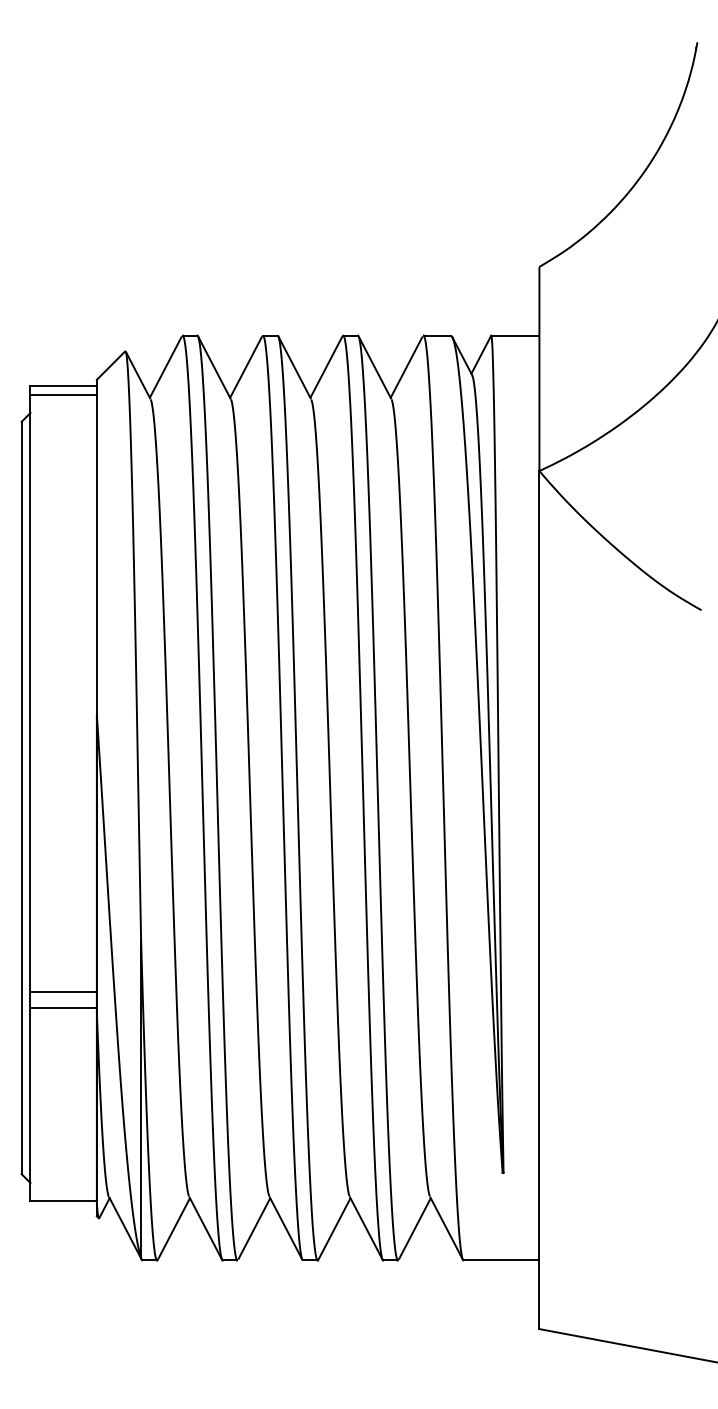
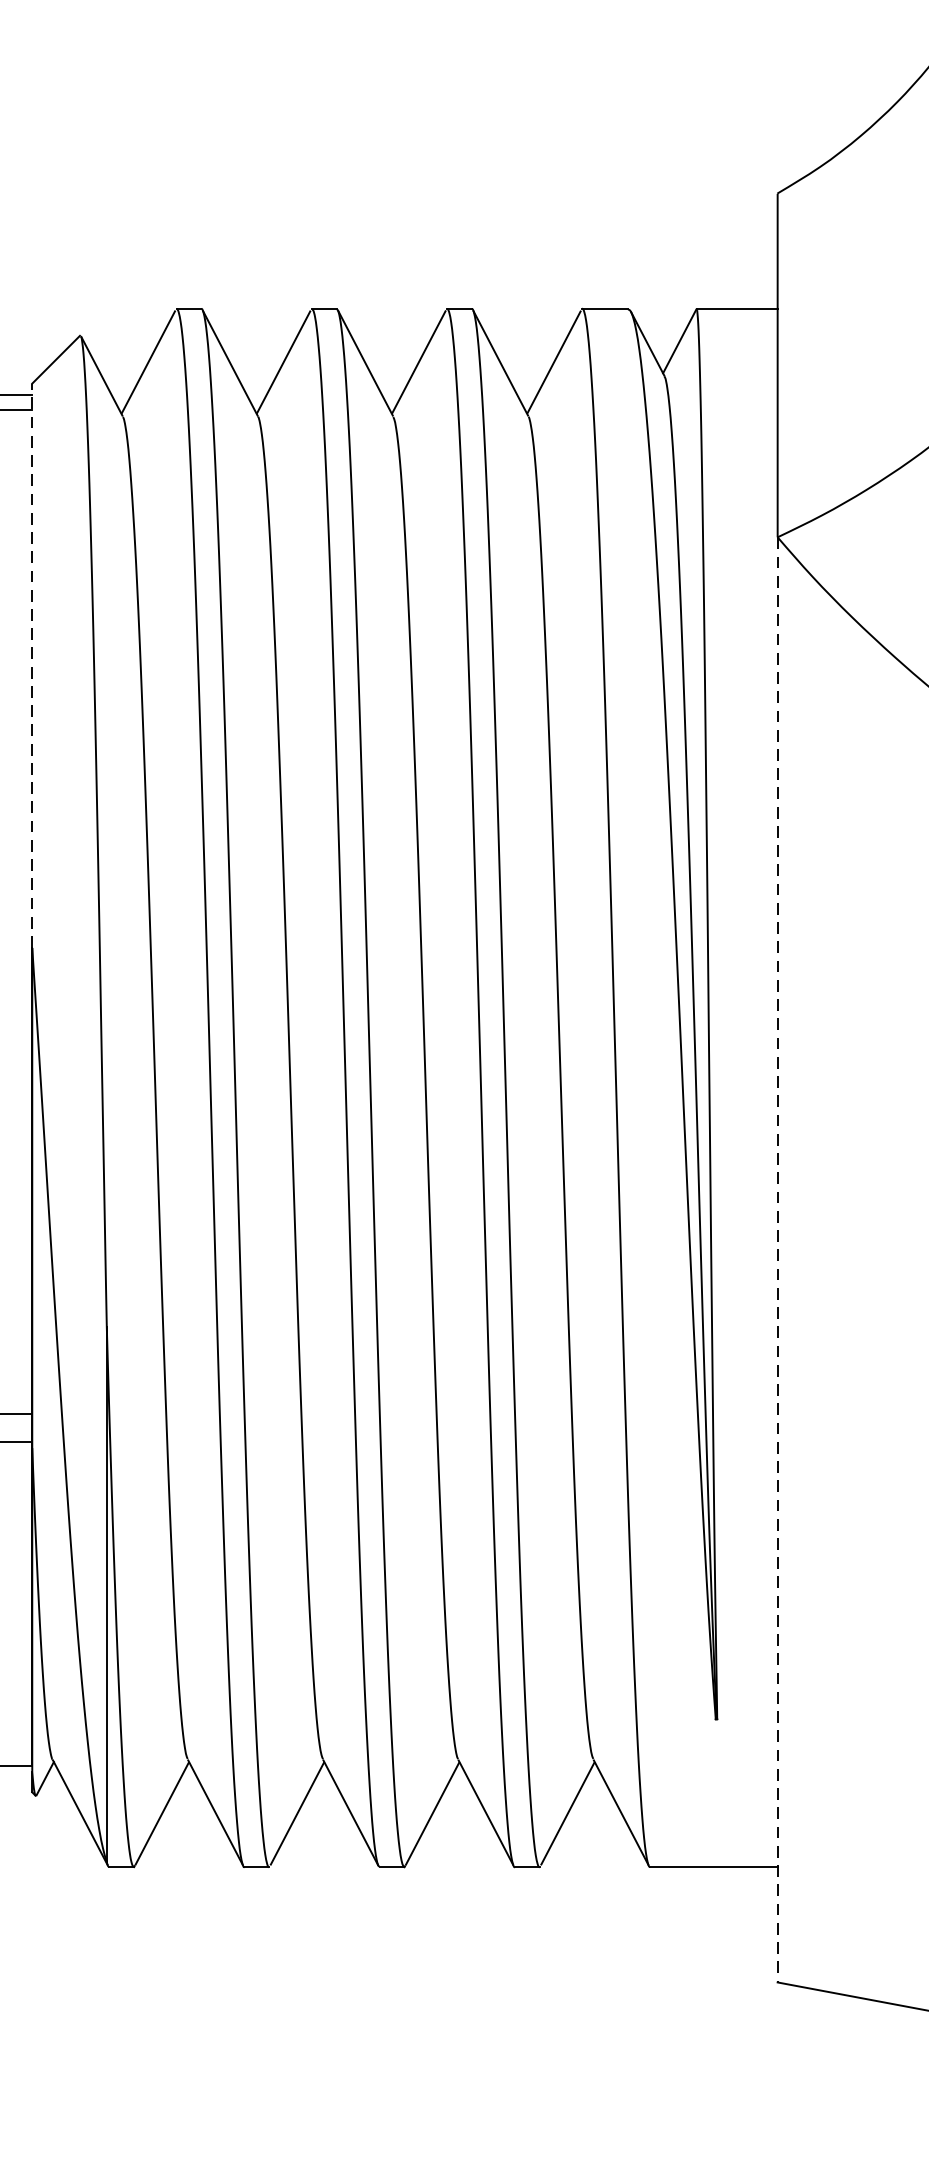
line: (96, 547) -> (31, 666), solid -> dashed
line: (539, 900) -> (777, 1260), solid -> dashed

